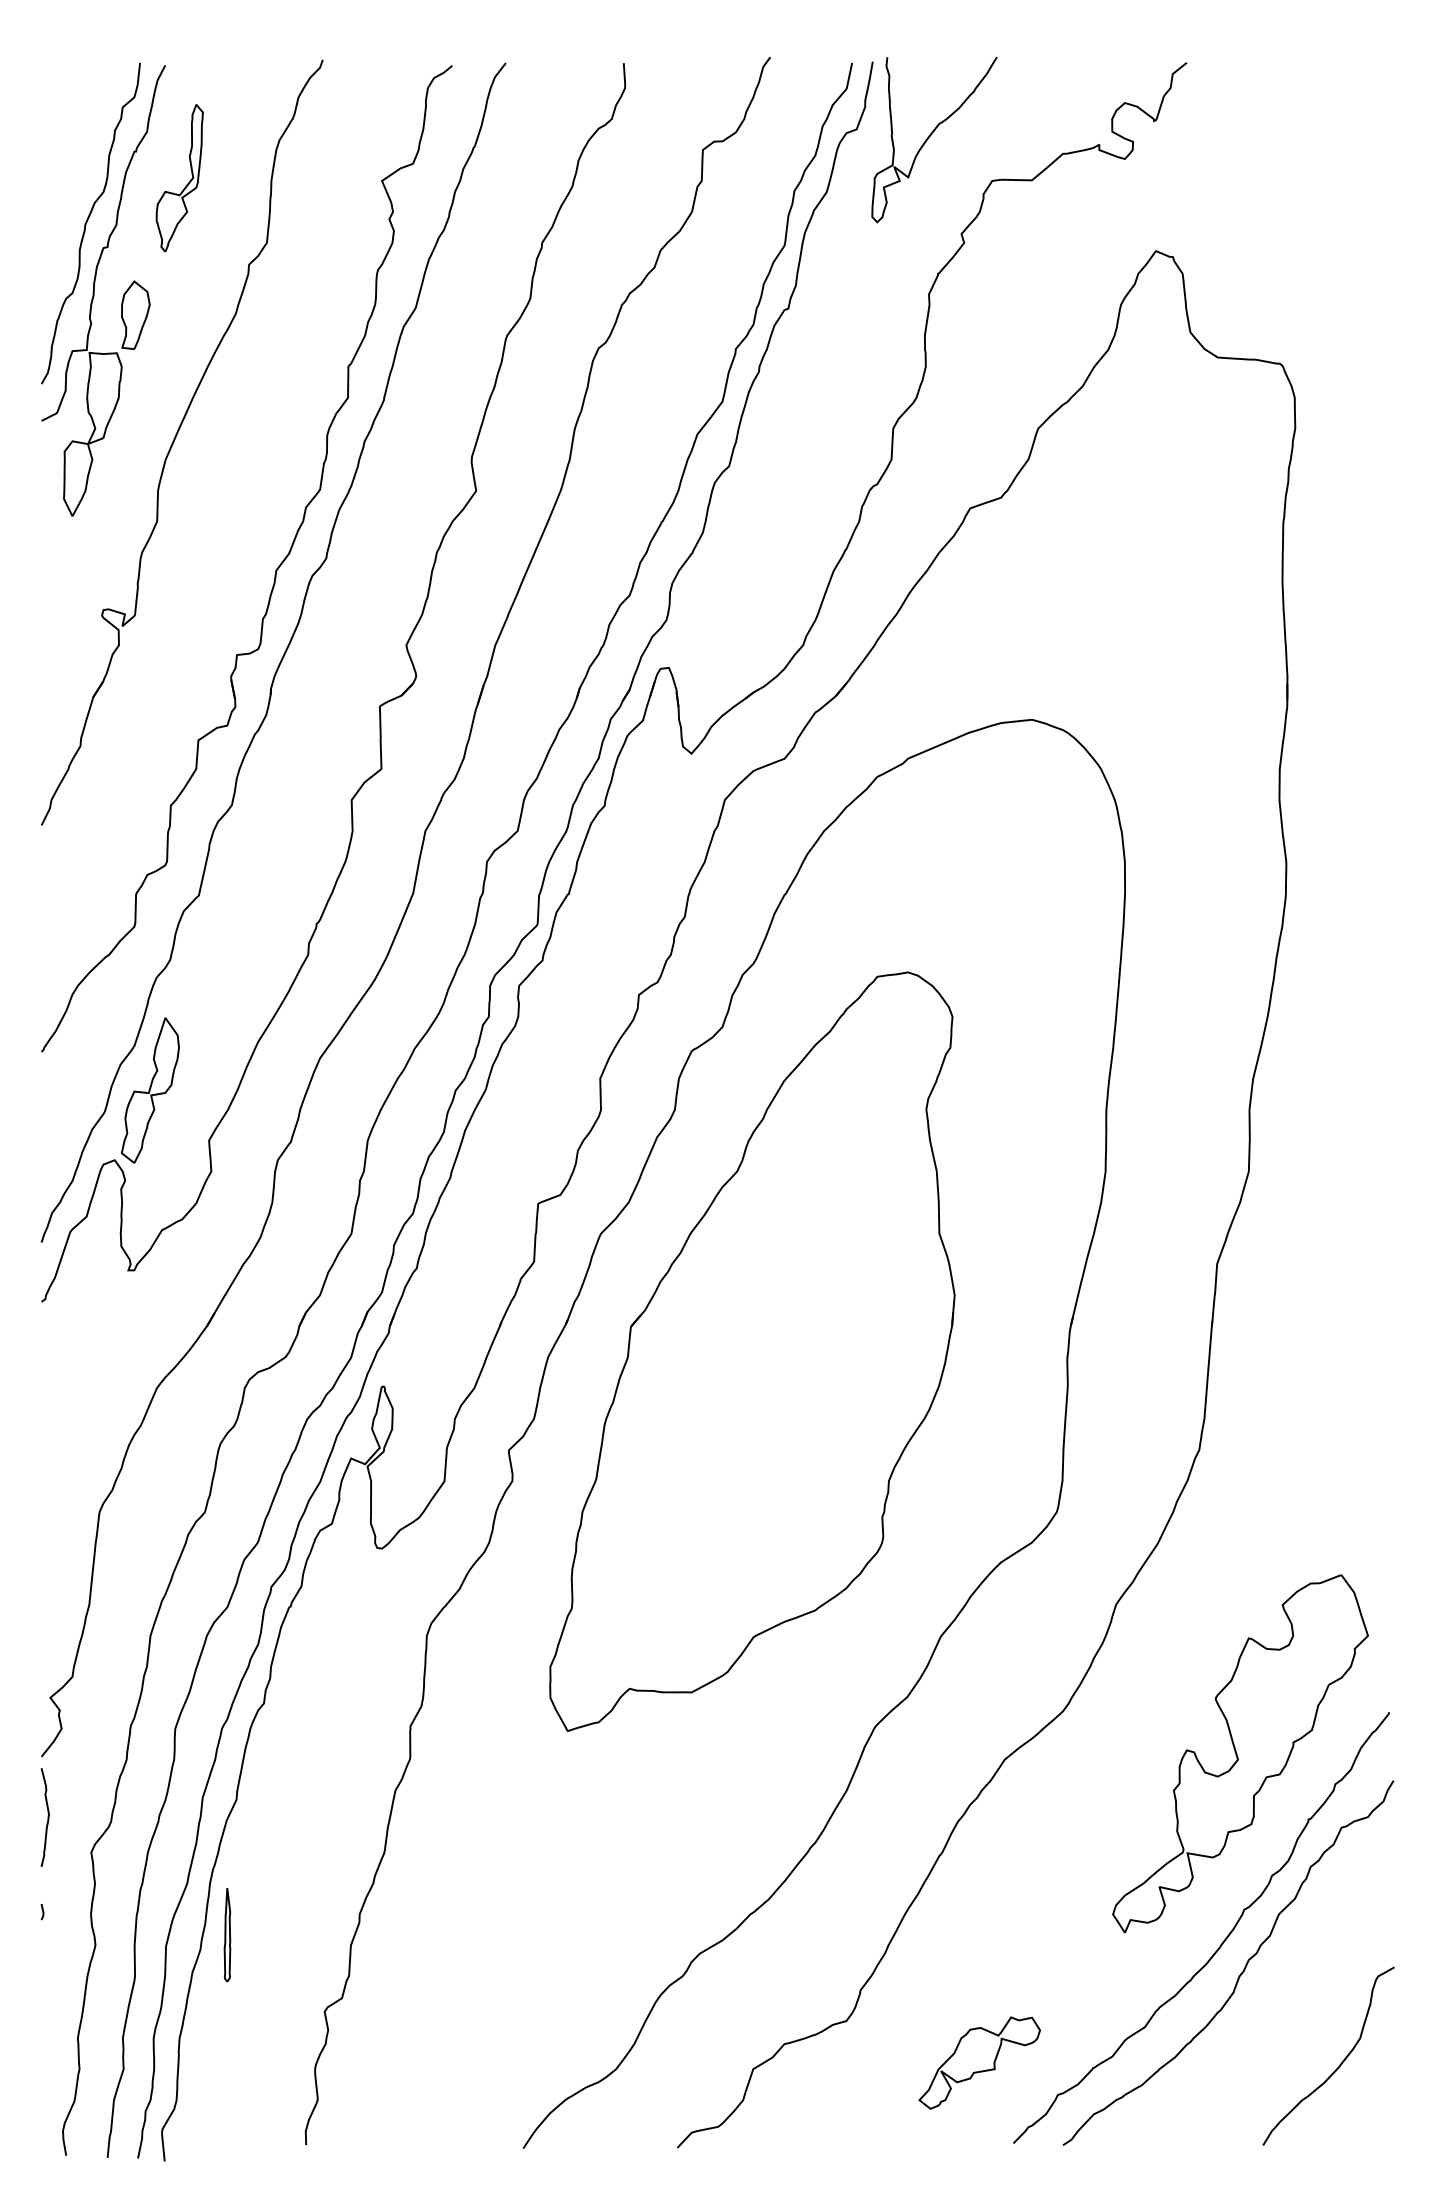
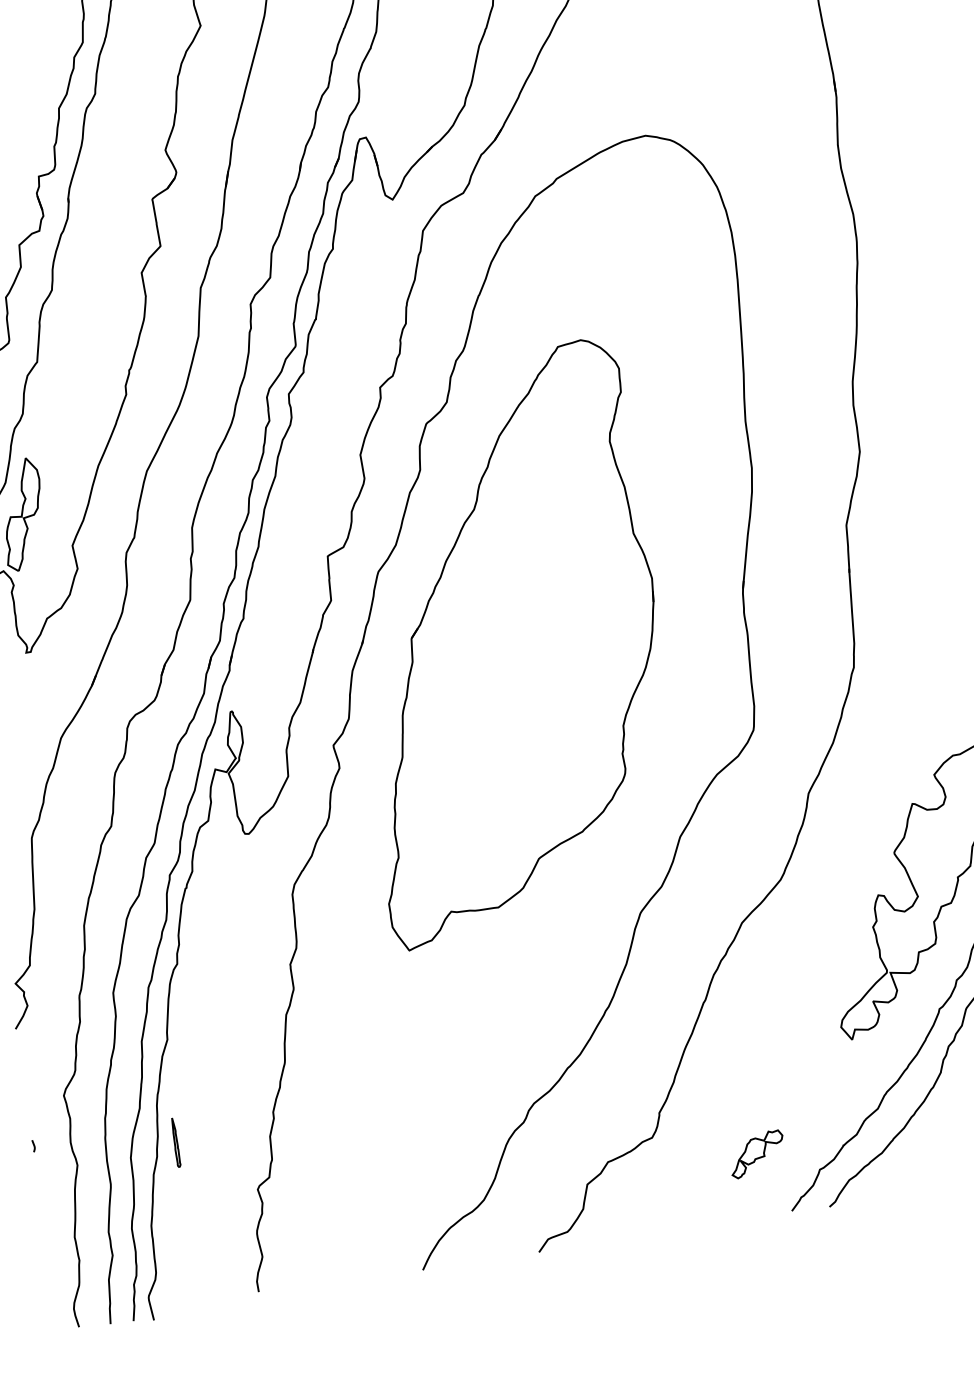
curve: (47, 1817) -> (26, 1074), removed
part: (227, 1935) -> (175, 1142), size x0.7
part: (979, 2062) -> (757, 1153), size x0.6

